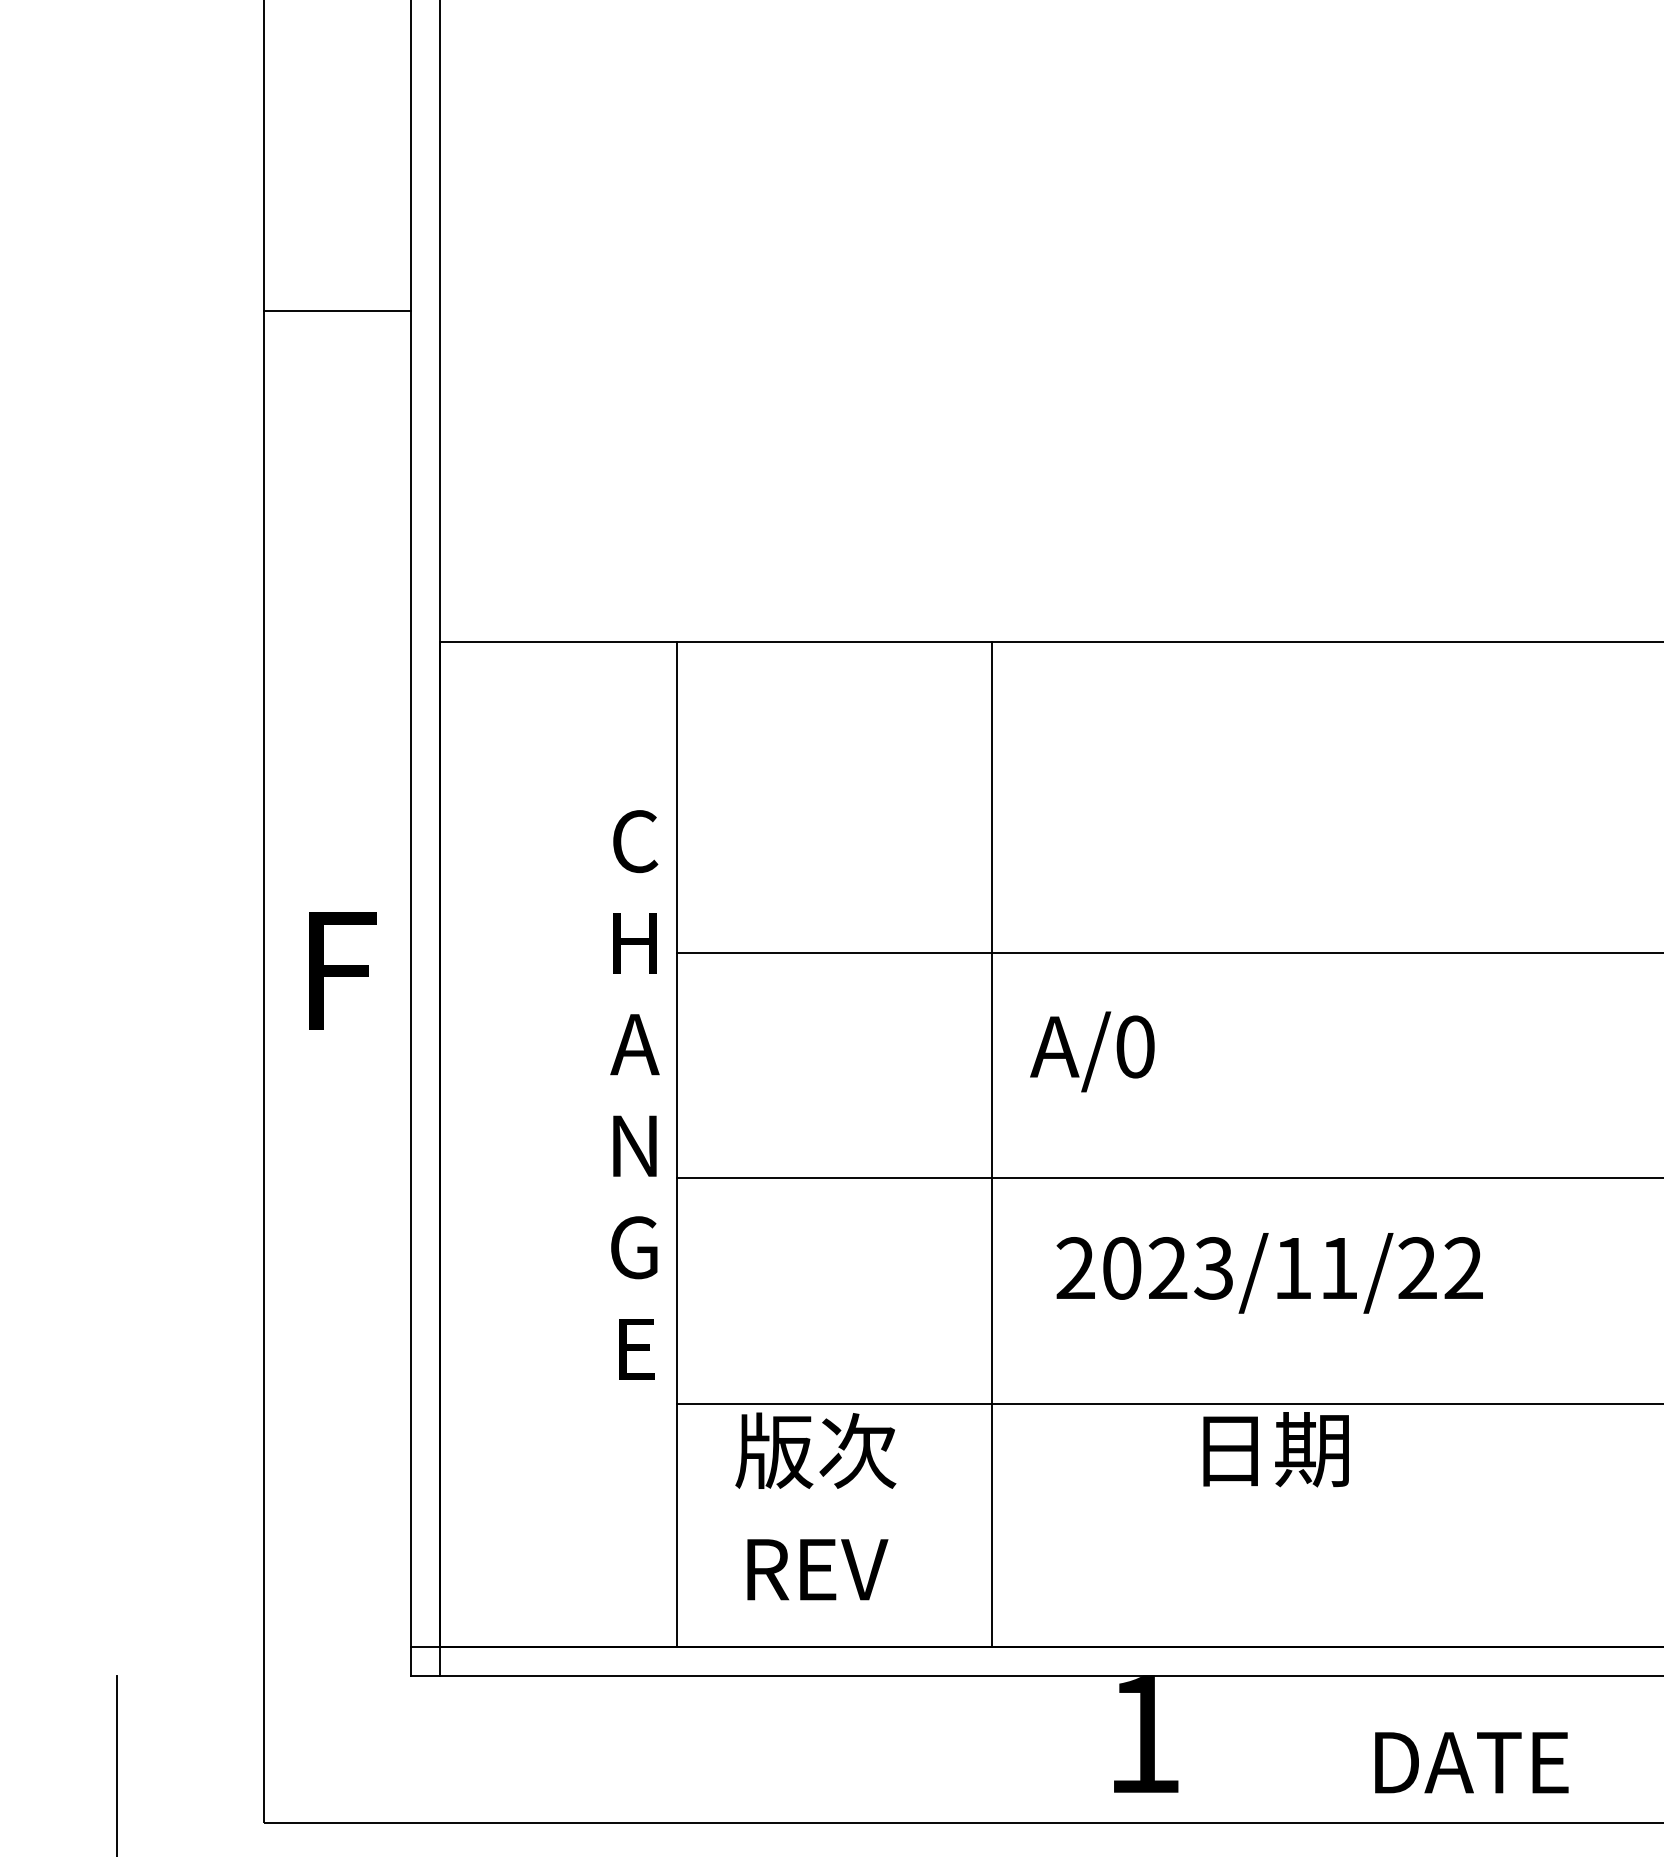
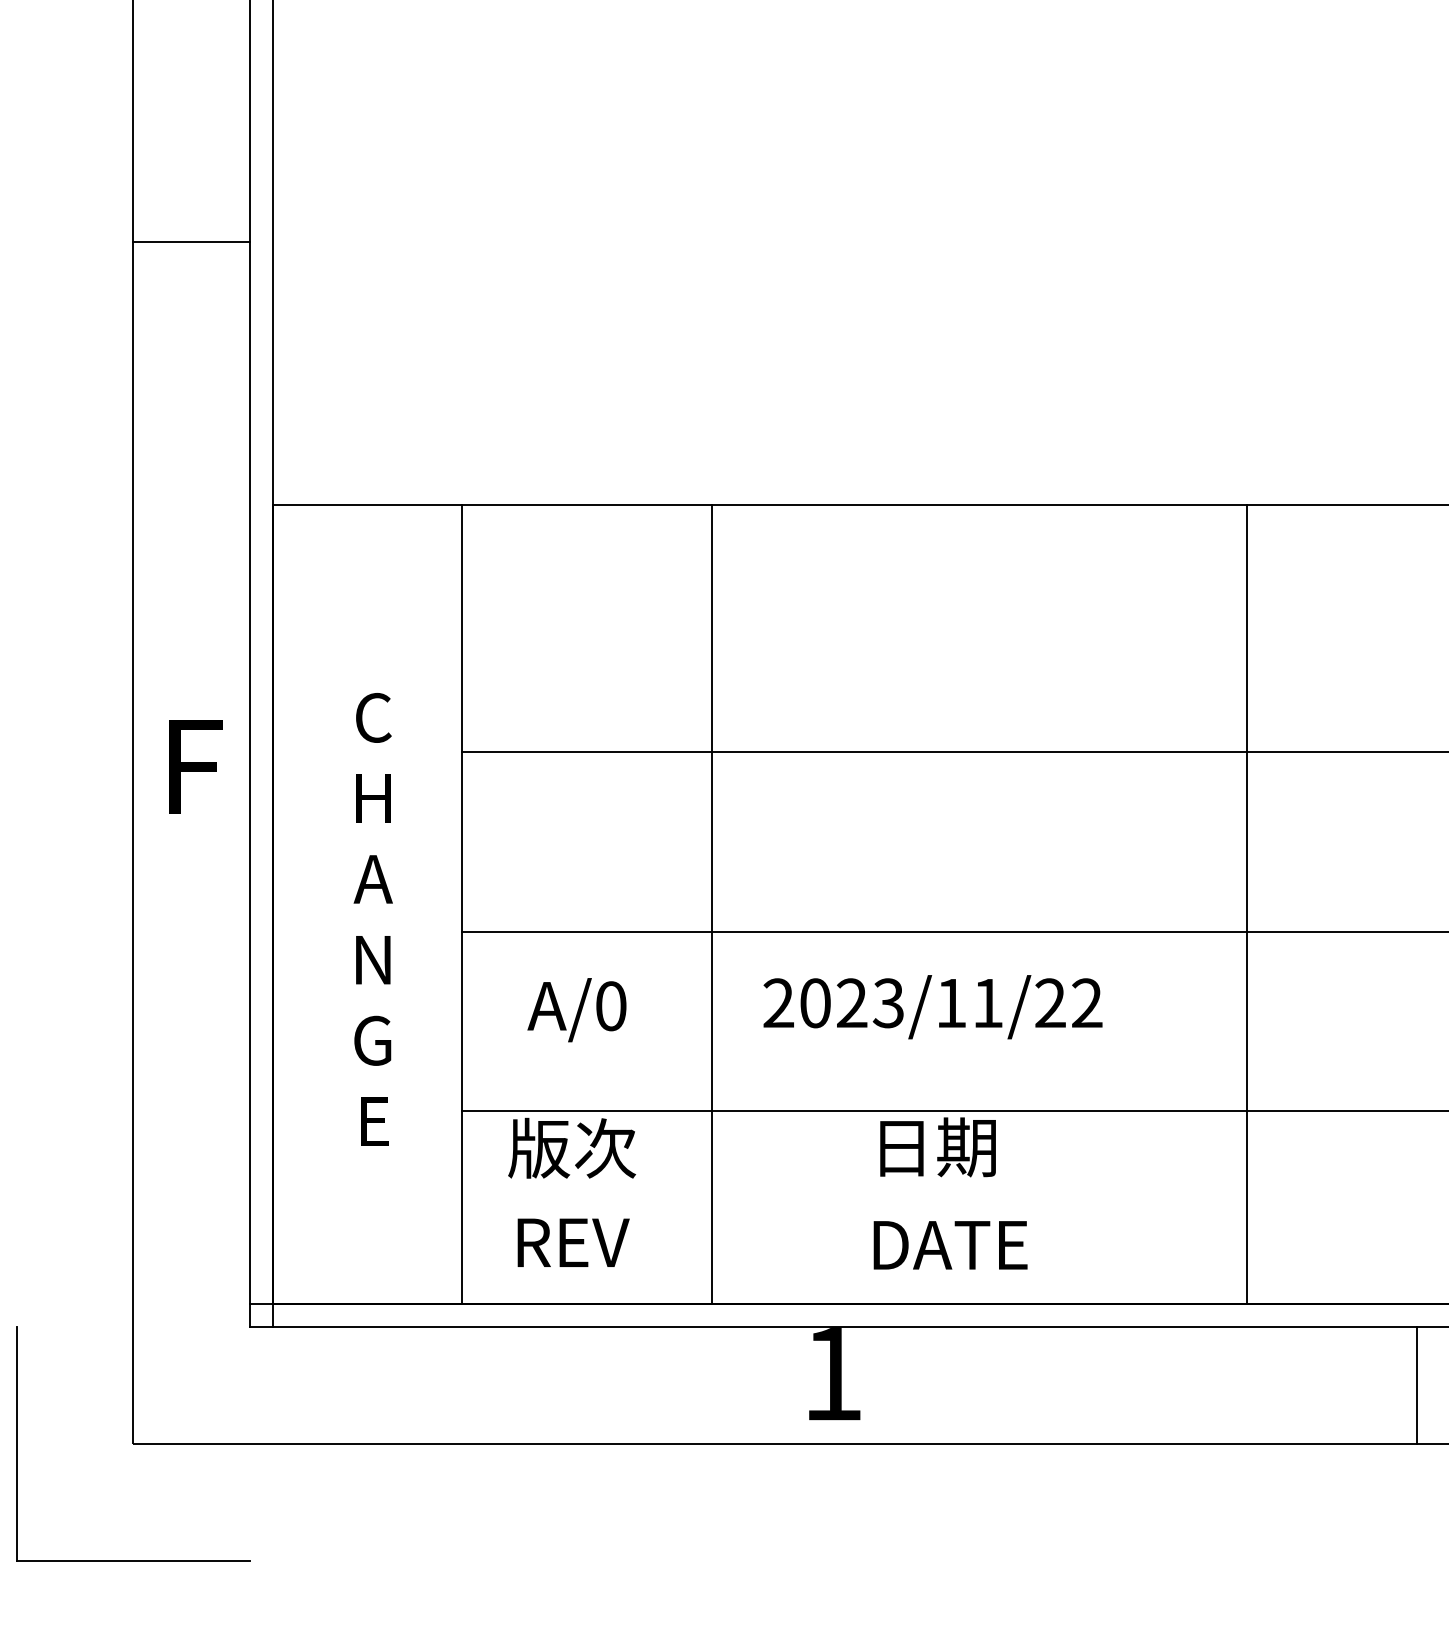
text: (1091, 1052) -> (576, 1010), moved
text: (633, 1095) -> (372, 919), moved
text: (1471, 1762) -> (950, 1245), moved

